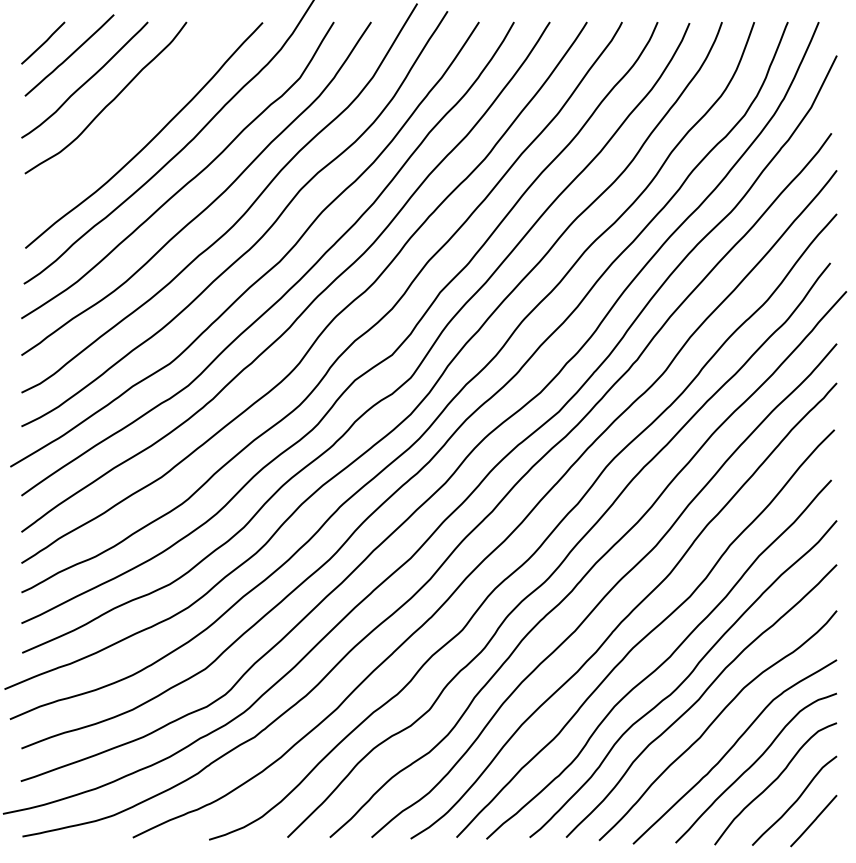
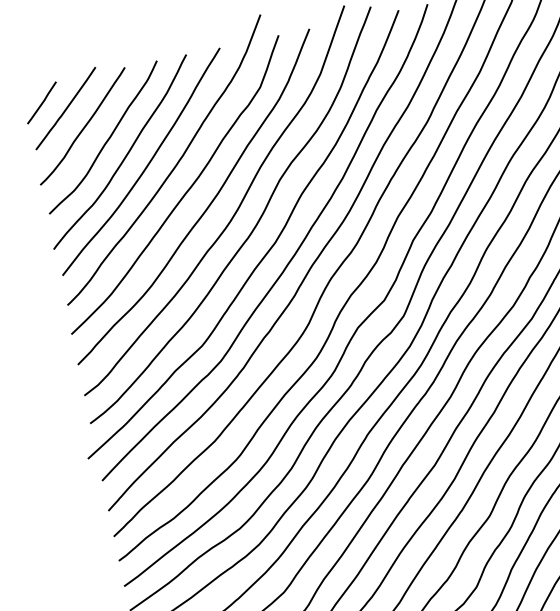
curve: (127, 124) -> (125, 155), added

